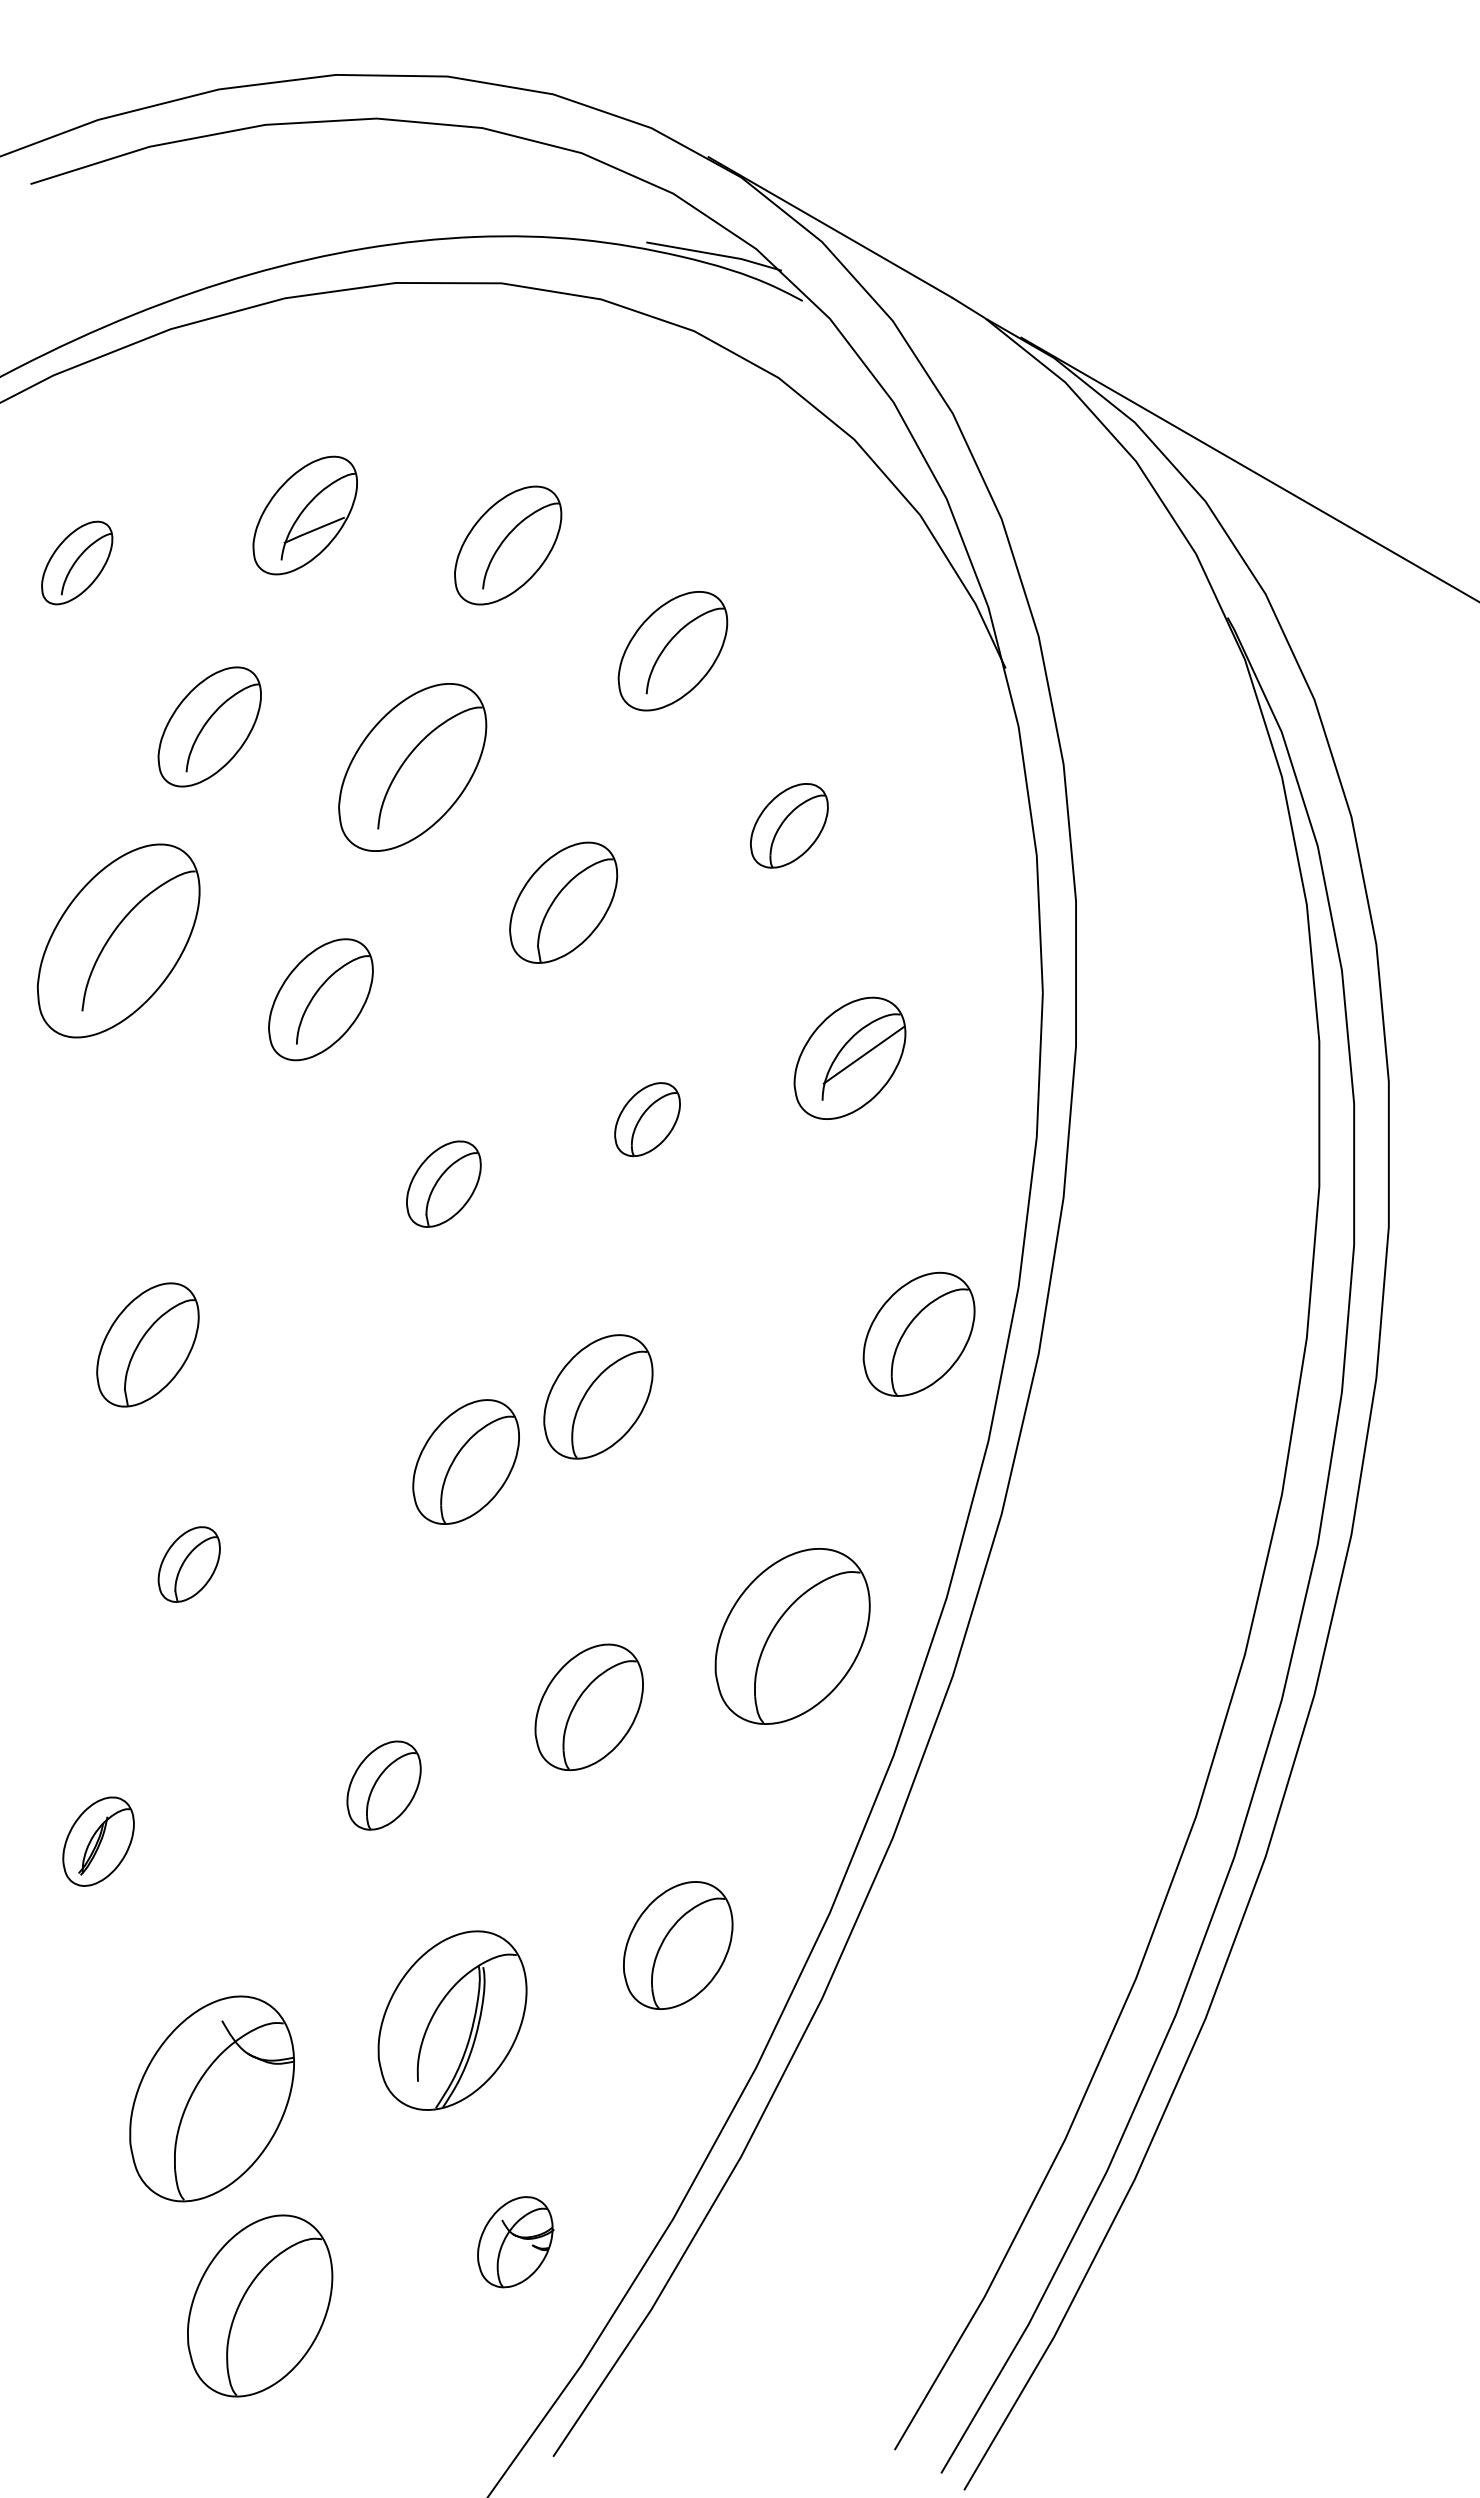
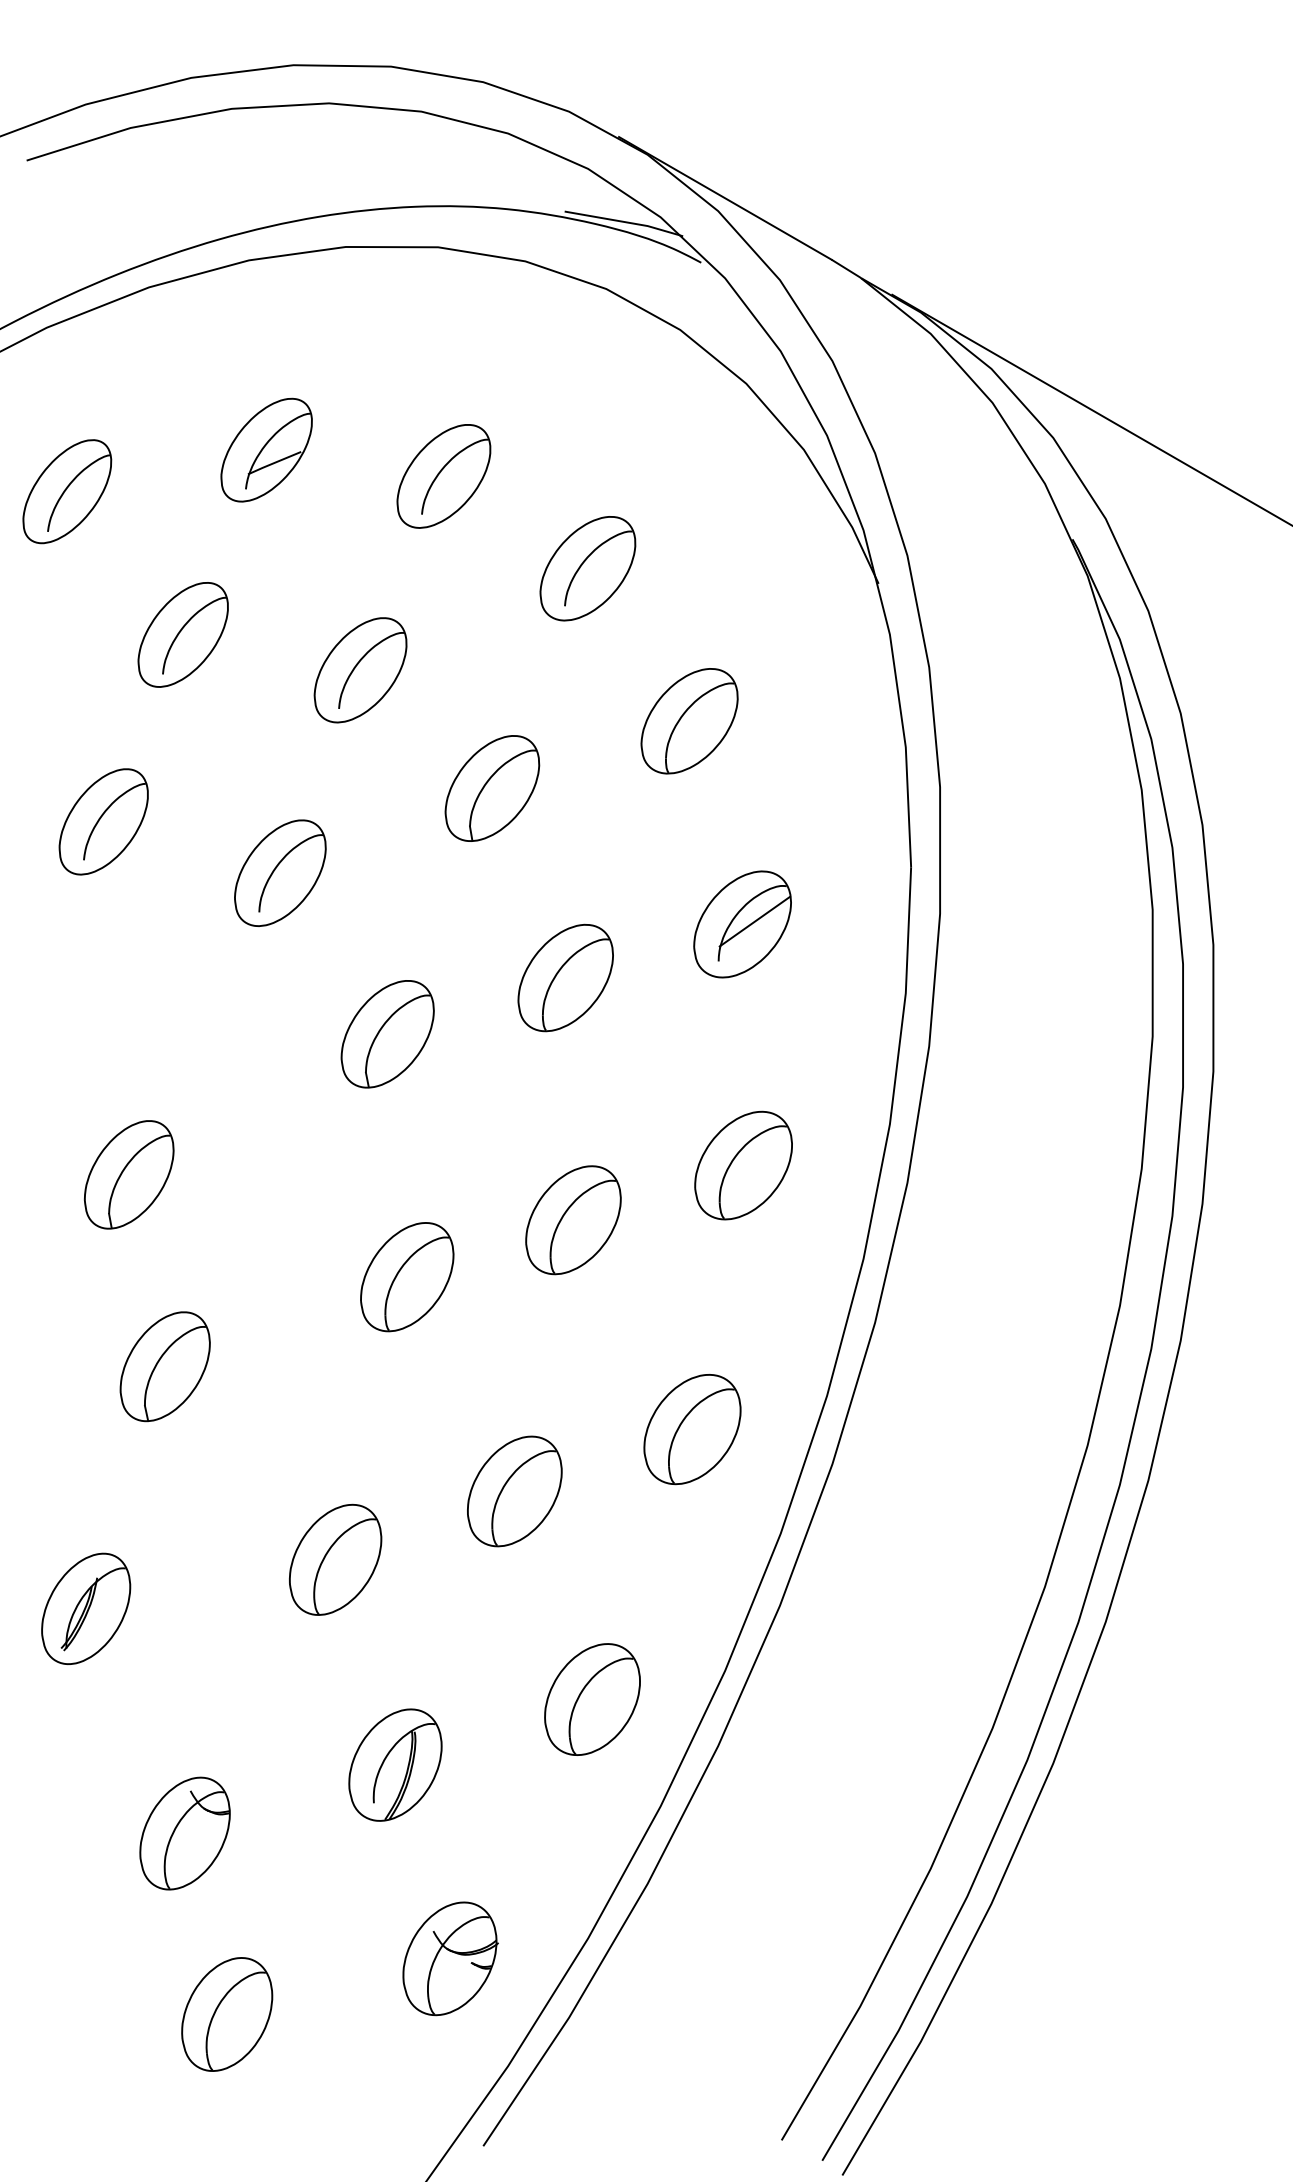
part: (77, 562) -> (67, 491), size x1.43
part: (412, 767) -> (360, 670), size x0.71
part: (789, 825) -> (689, 720), size x1.43
part: (118, 940) -> (103, 821), size x0.62
part: (647, 1119) -> (565, 977), size x1.67
part: (443, 1184) -> (387, 1034), size x1.43
part: (918, 1333) -> (743, 1164), moved
part: (598, 1396) -> (573, 1219), moved
part: (189, 1564) -> (165, 1366), size x1.67
part: (792, 1636) -> (692, 1429), size x0.71
part: (383, 1785) -> (335, 1559), size x1.43
part: (98, 1841) -> (86, 1608), size x1.43
part: (452, 2020) -> (395, 1765), size x0.71
part: (211, 2098) -> (184, 1833), size x0.62
part: (515, 2241) -> (450, 1958), size x1.43
part: (259, 2305) -> (226, 2014), size x0.71

